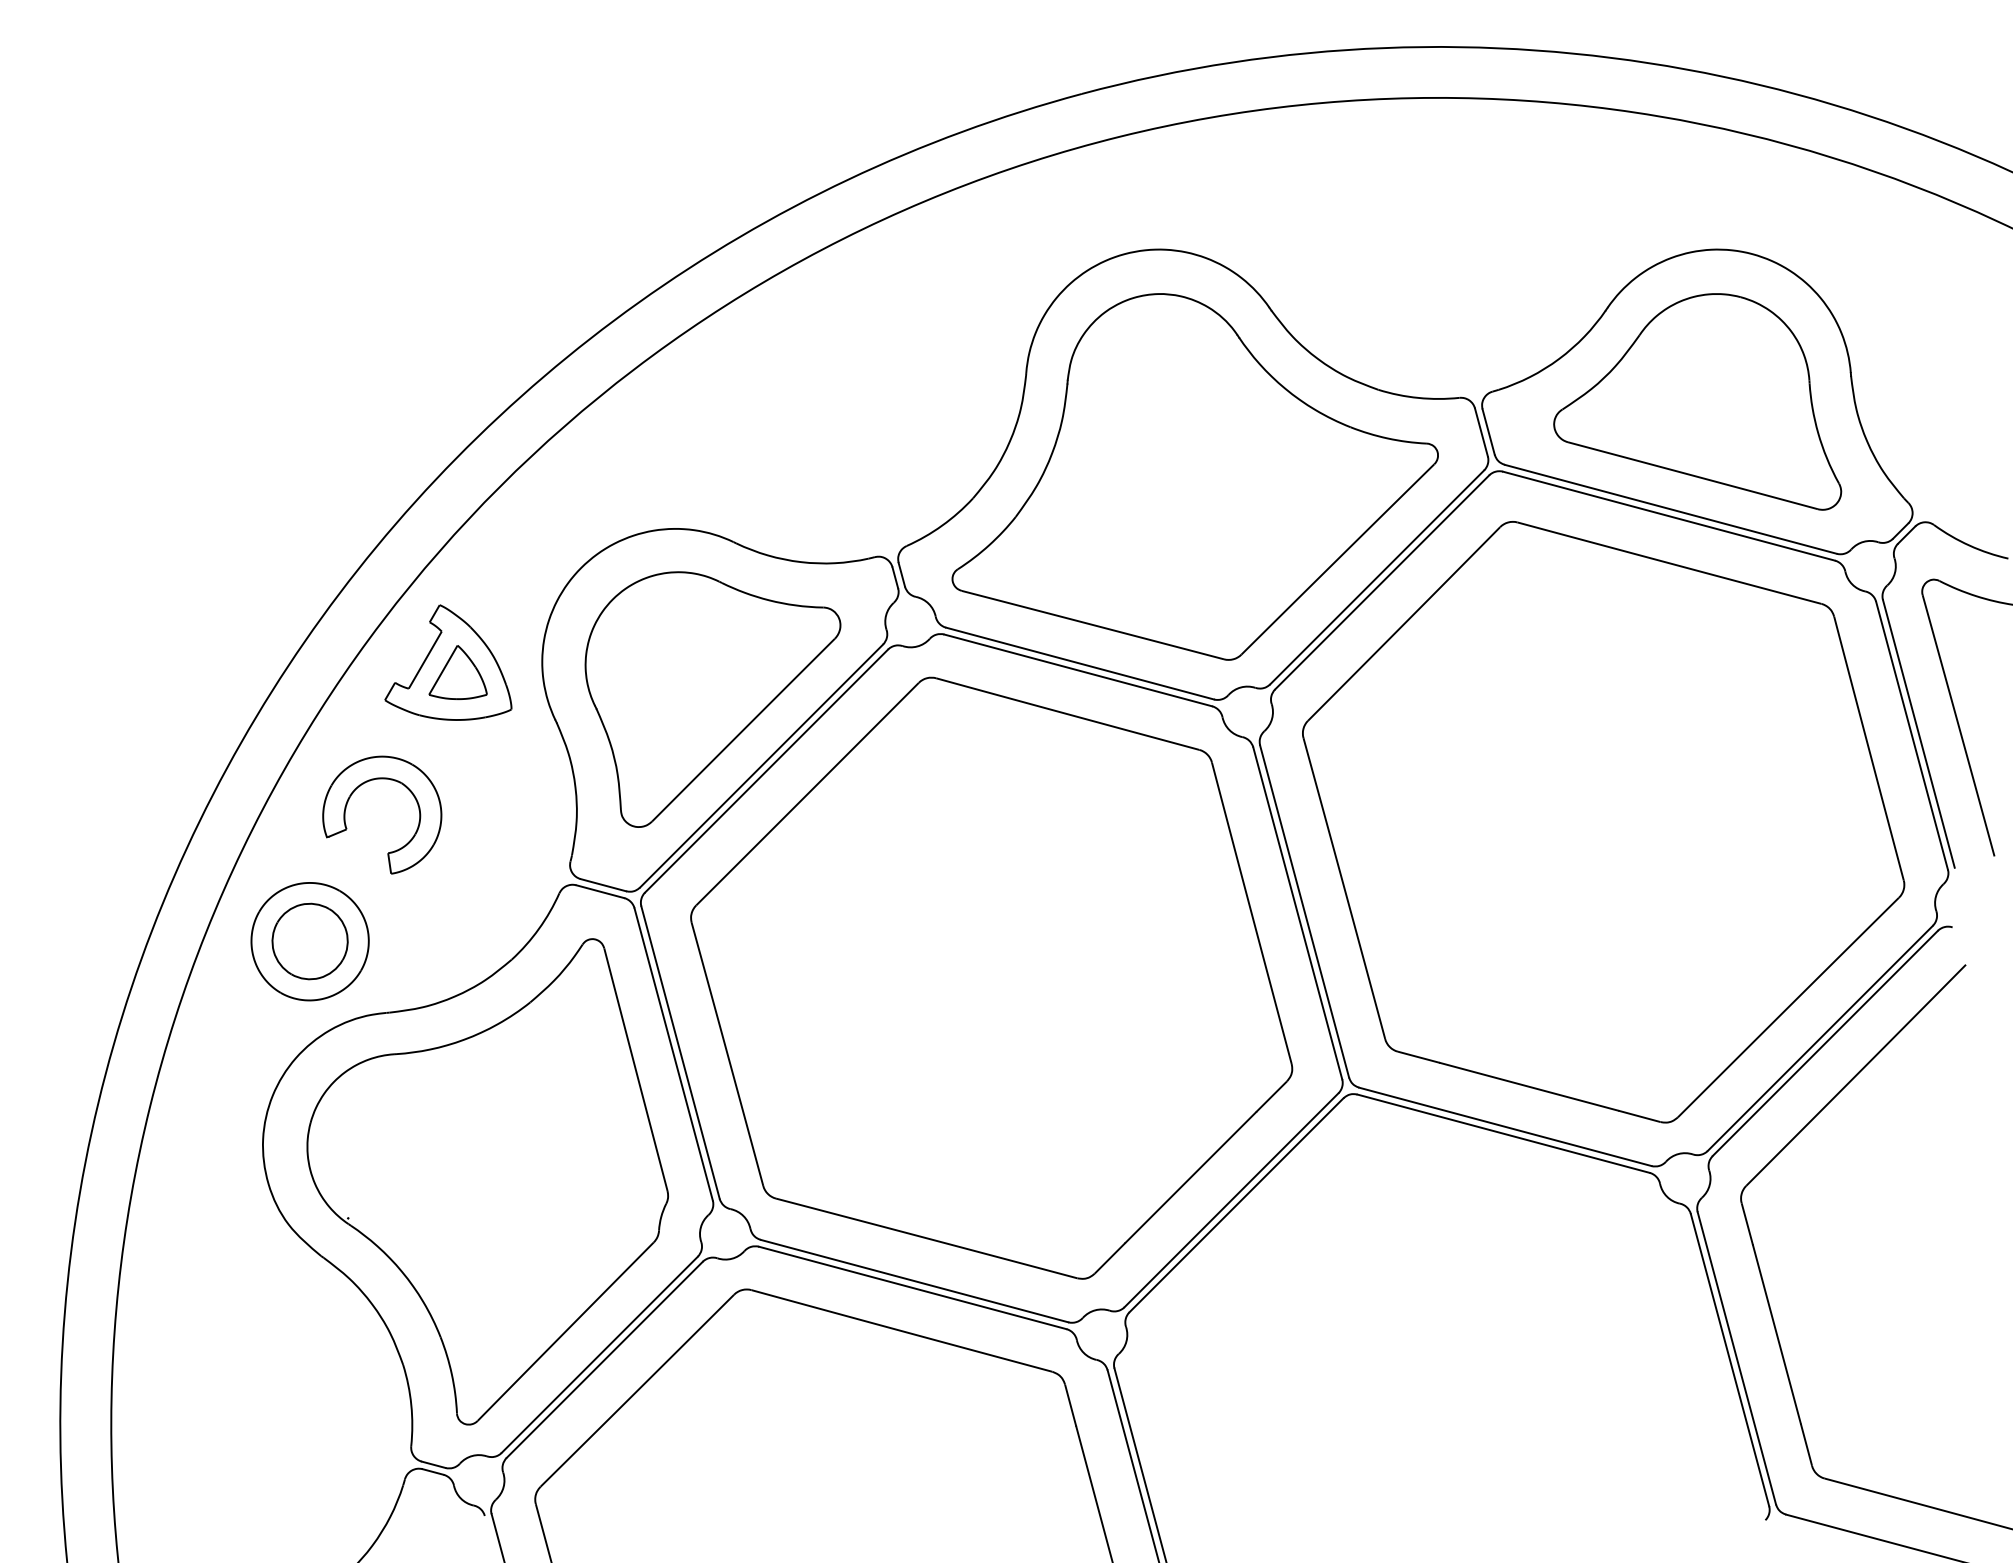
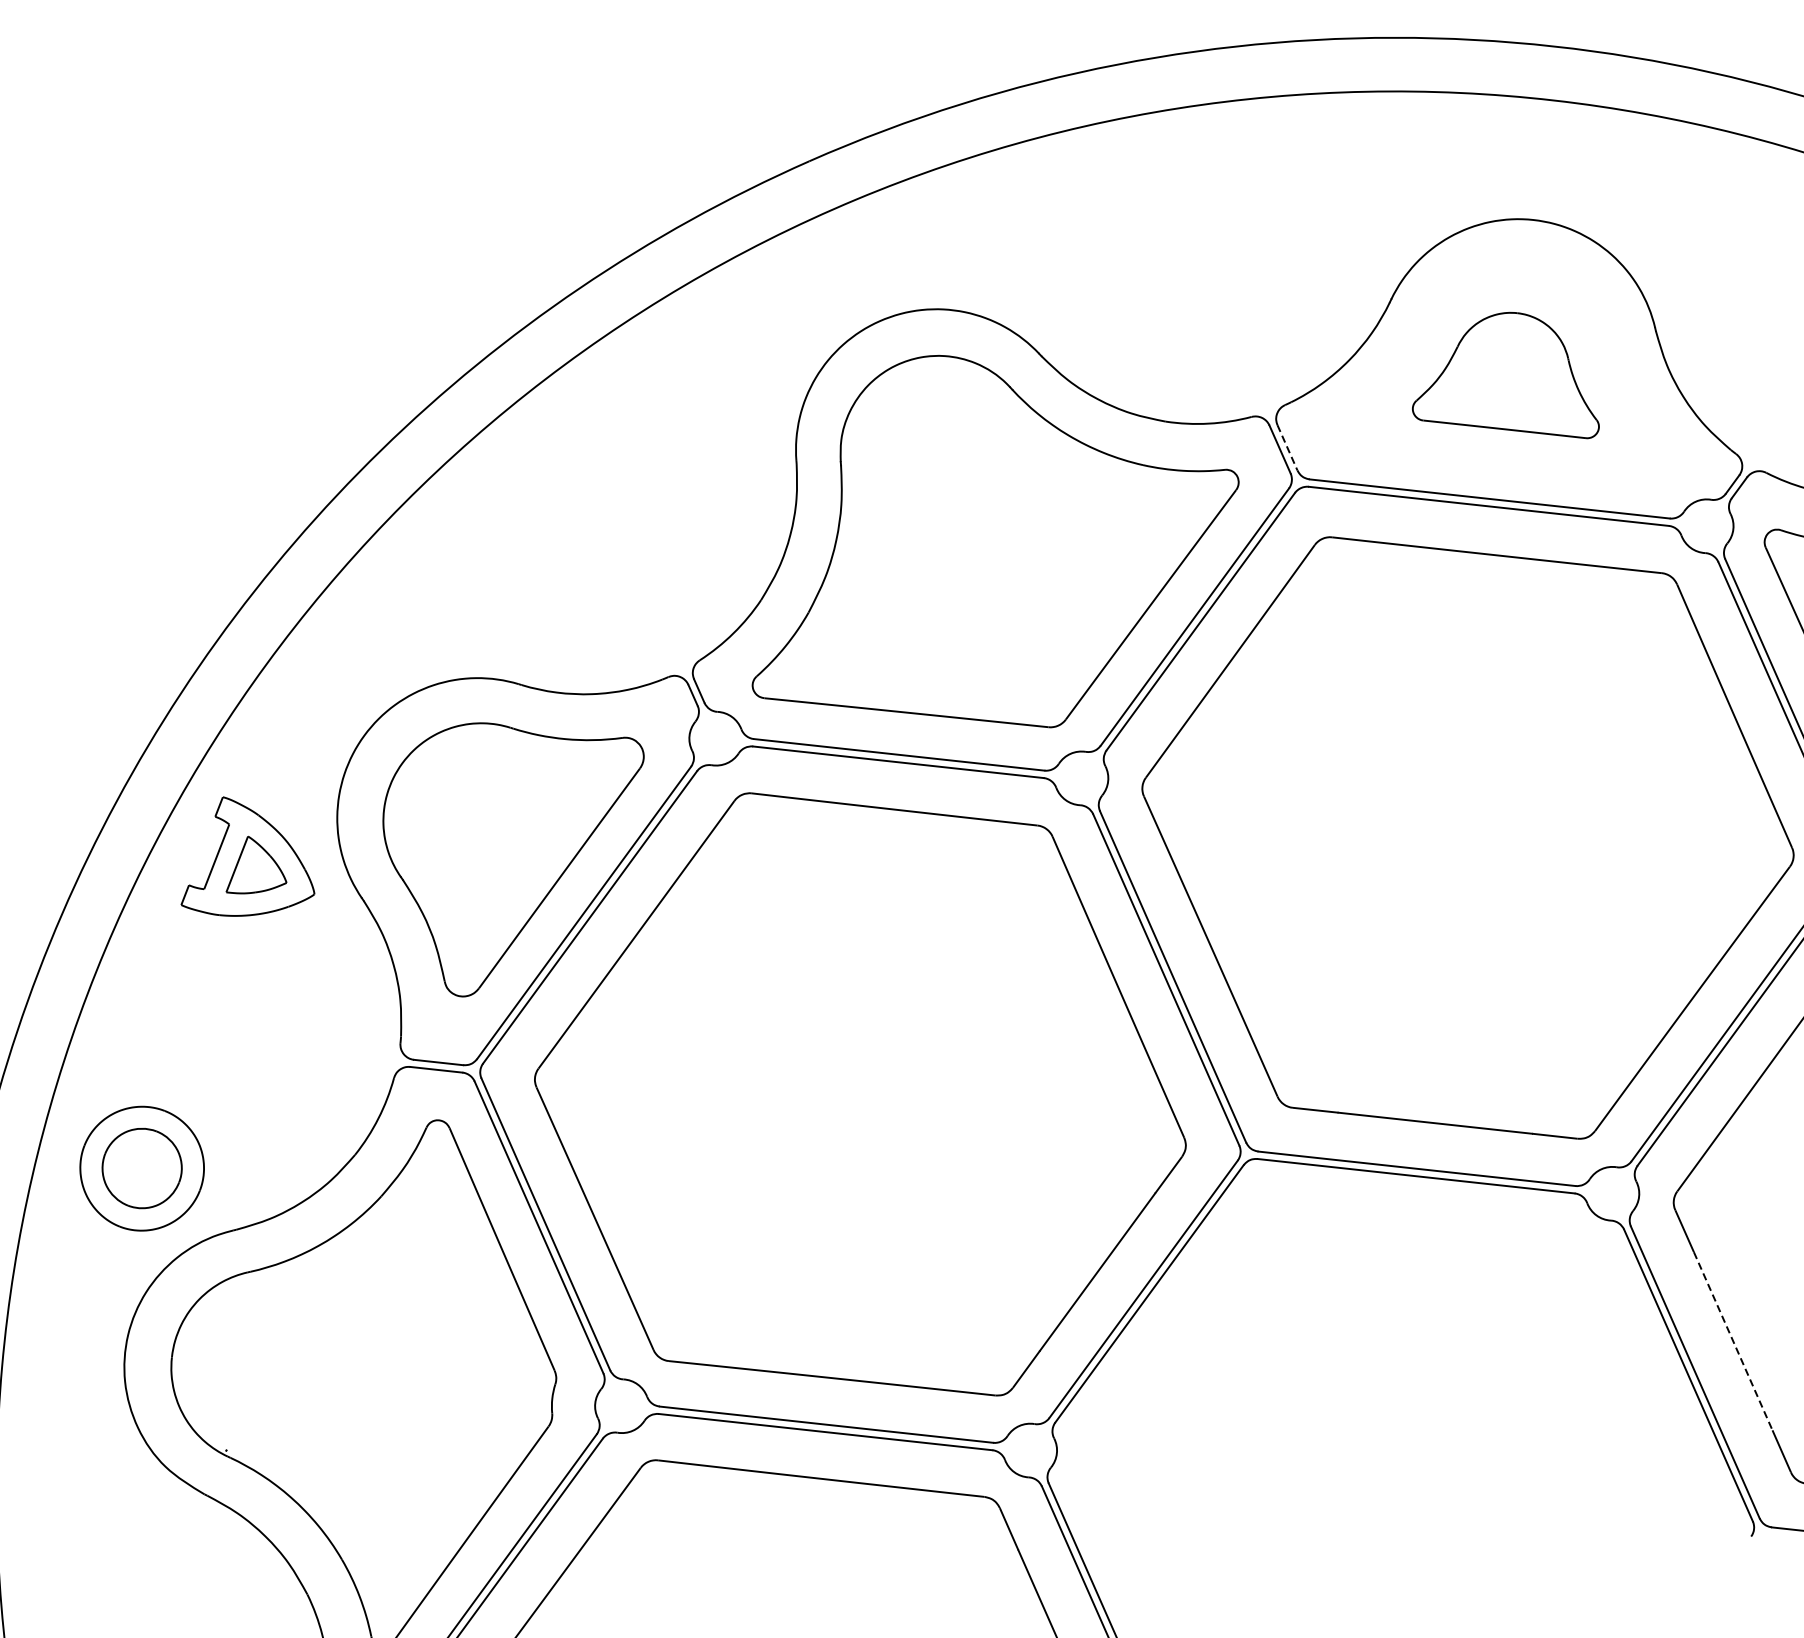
part: (1697, 401) -> (1500, 382), size x0.6
line: (1488, 432) -> (1287, 448), solid -> dashed
part: (390, 780) -> (199, 987), removed
line: (1777, 1334) -> (1733, 1341), solid -> dashed

